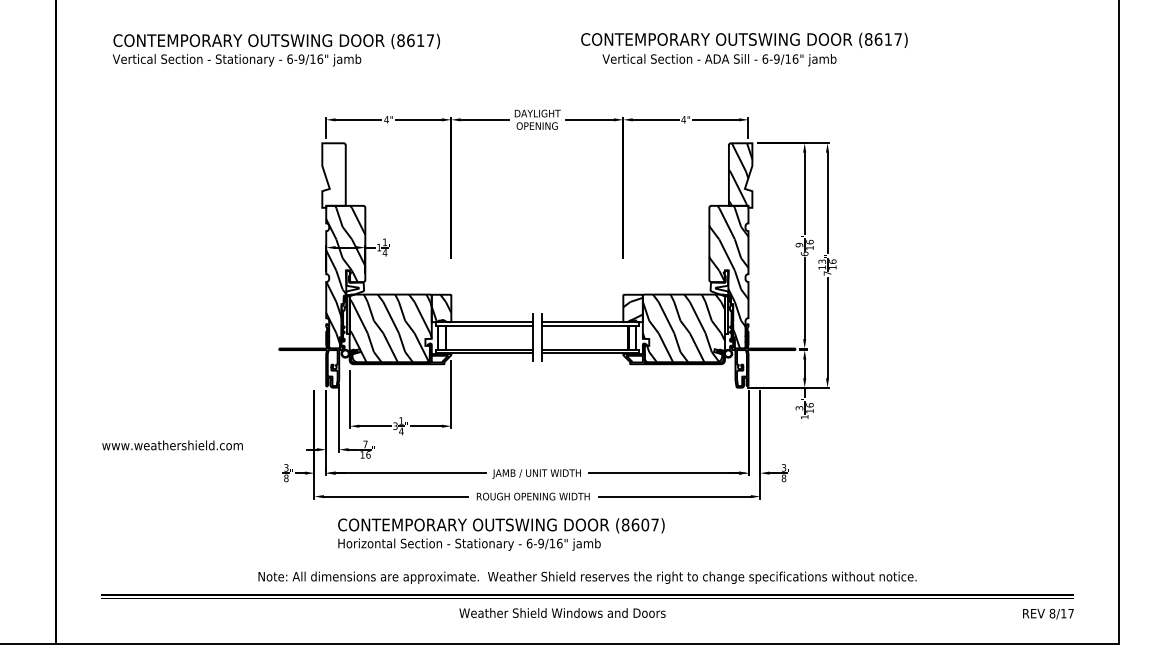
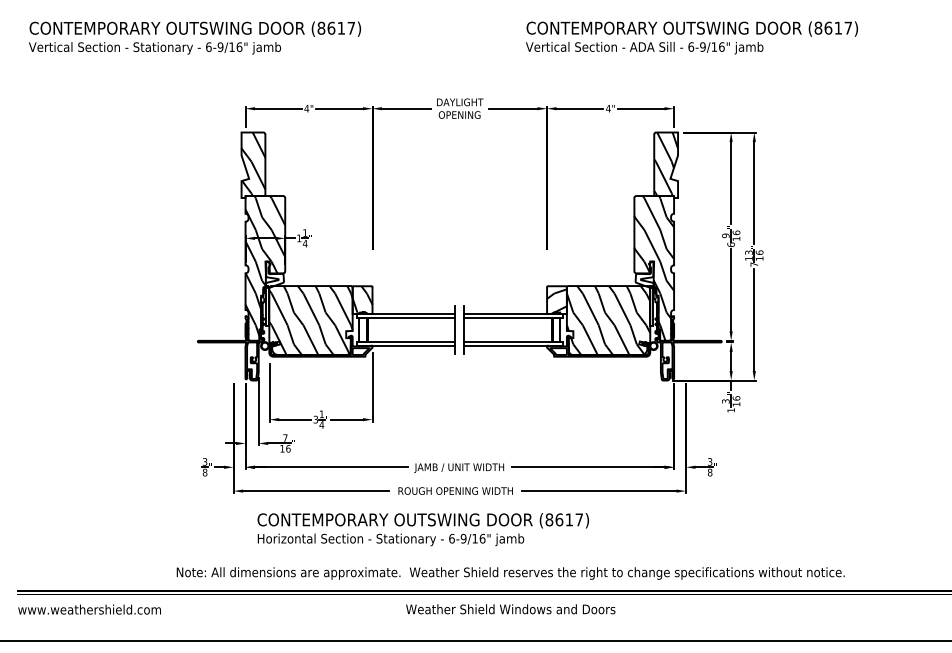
text: (744, 39) -> (692, 28), moved
hatch: (333, 174) -> (252, 164), added
text: (172, 445) -> (89, 609), moved
text: (645, 524) -> (569, 519), (8607) -> (8617)
text: (562, 612) -> (510, 608), moved

